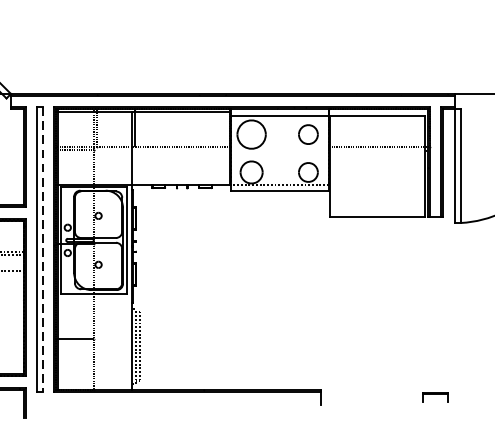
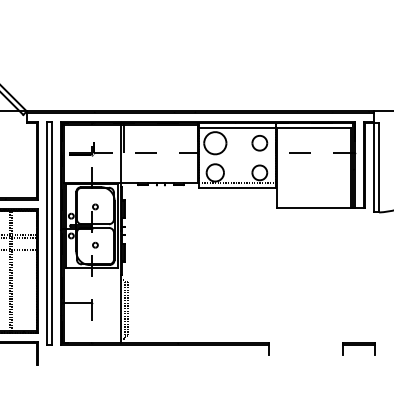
line: (42, 249) -> (51, 233), dashed -> solid
part: (434, 396) -> (358, 348), size x1.67

